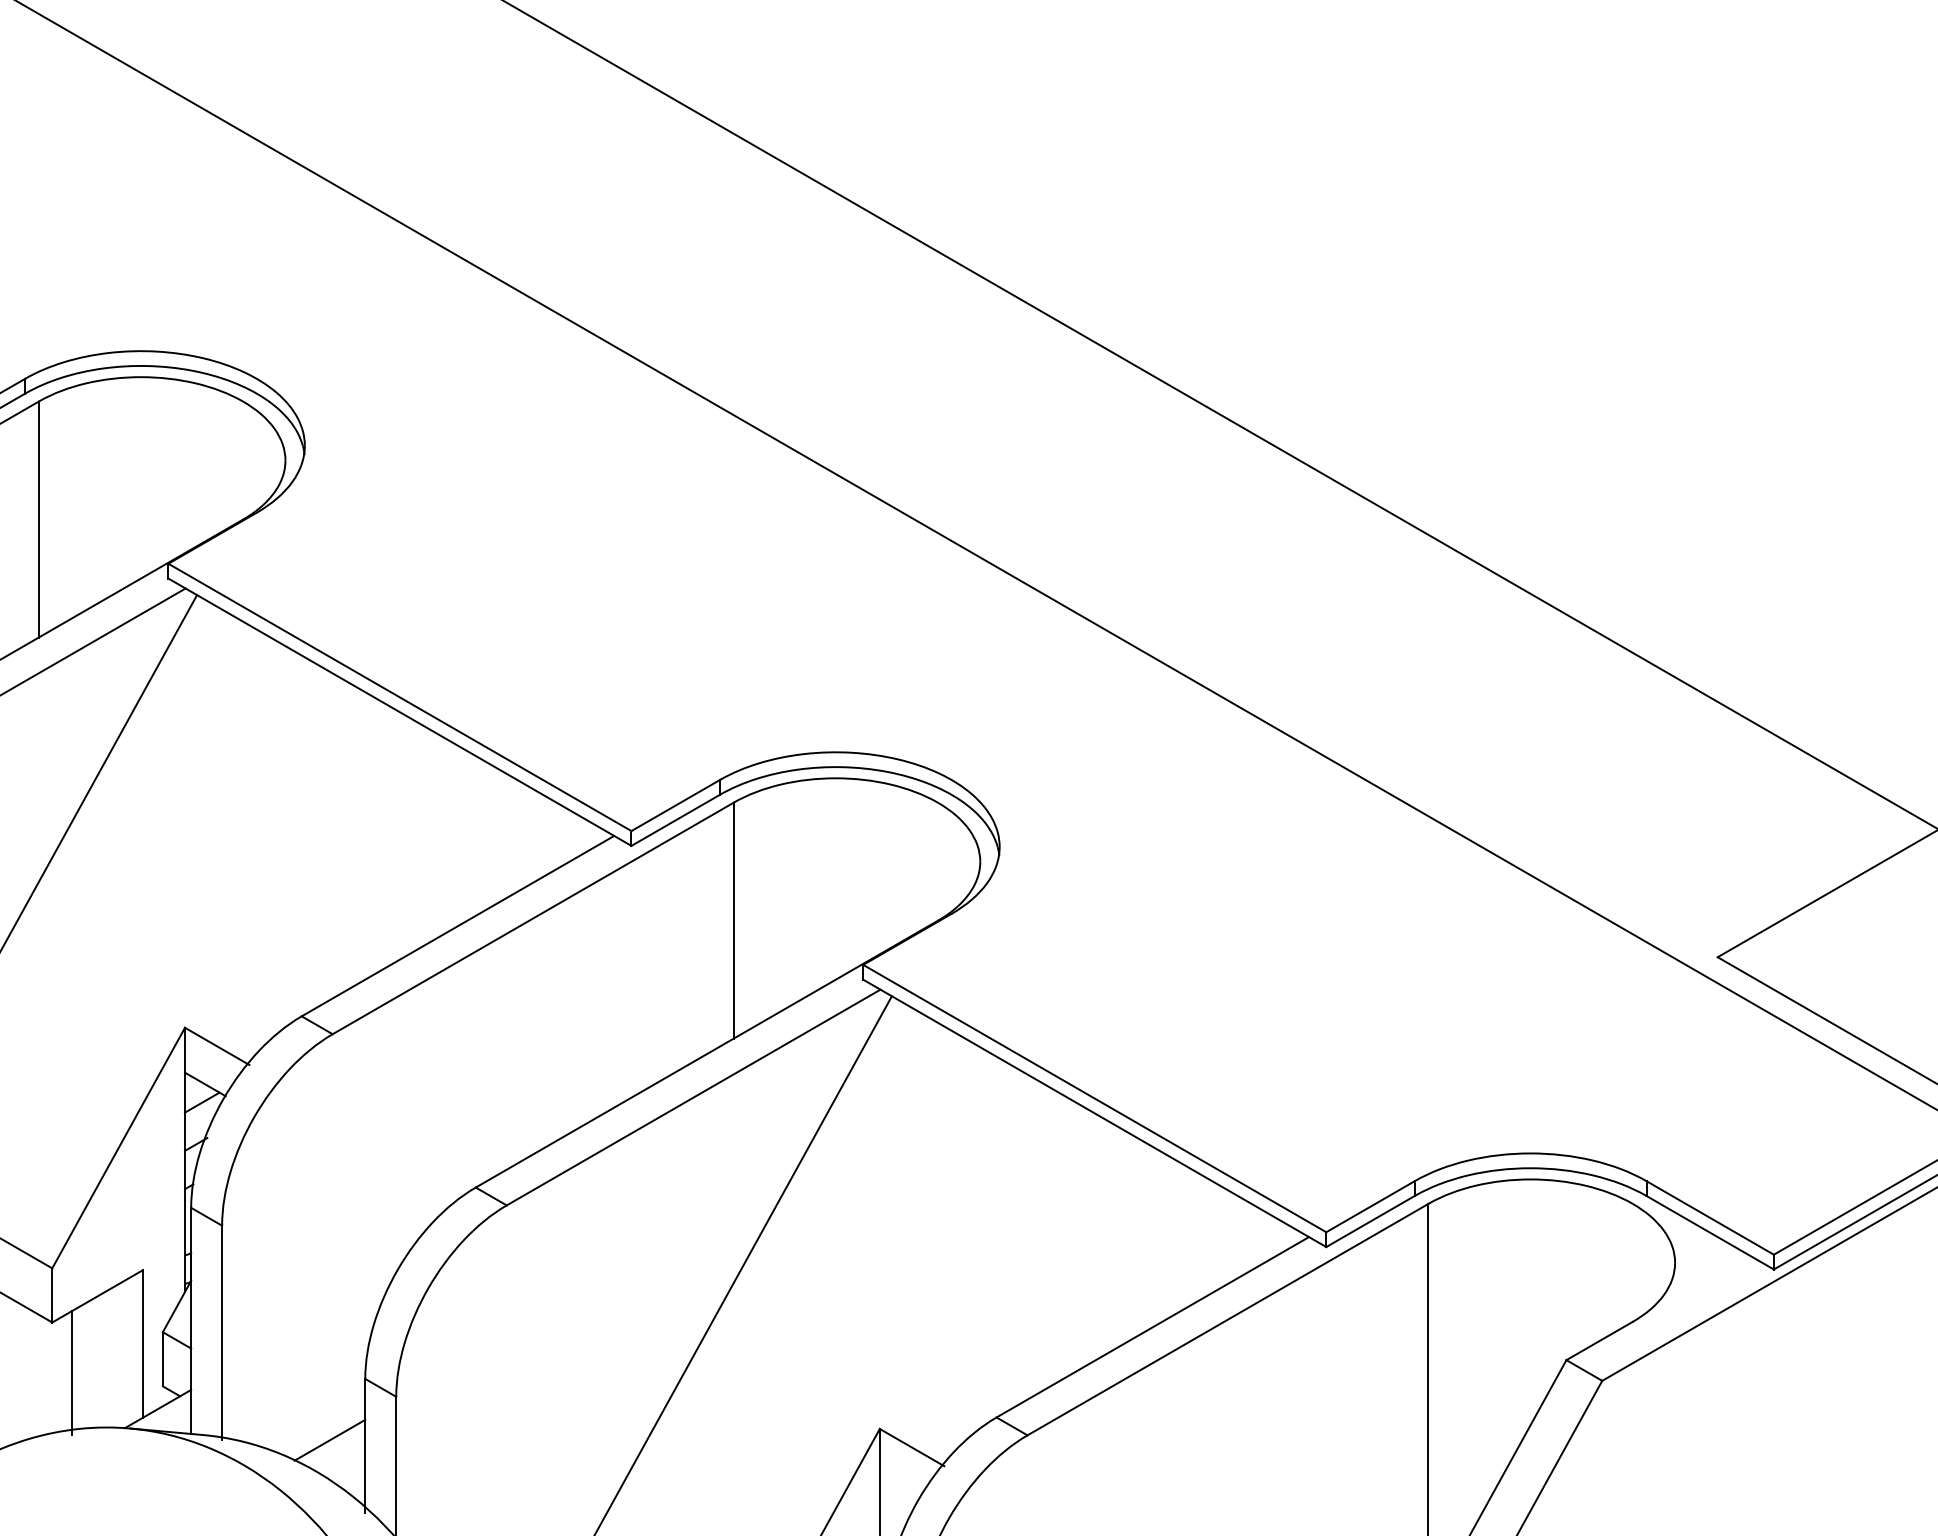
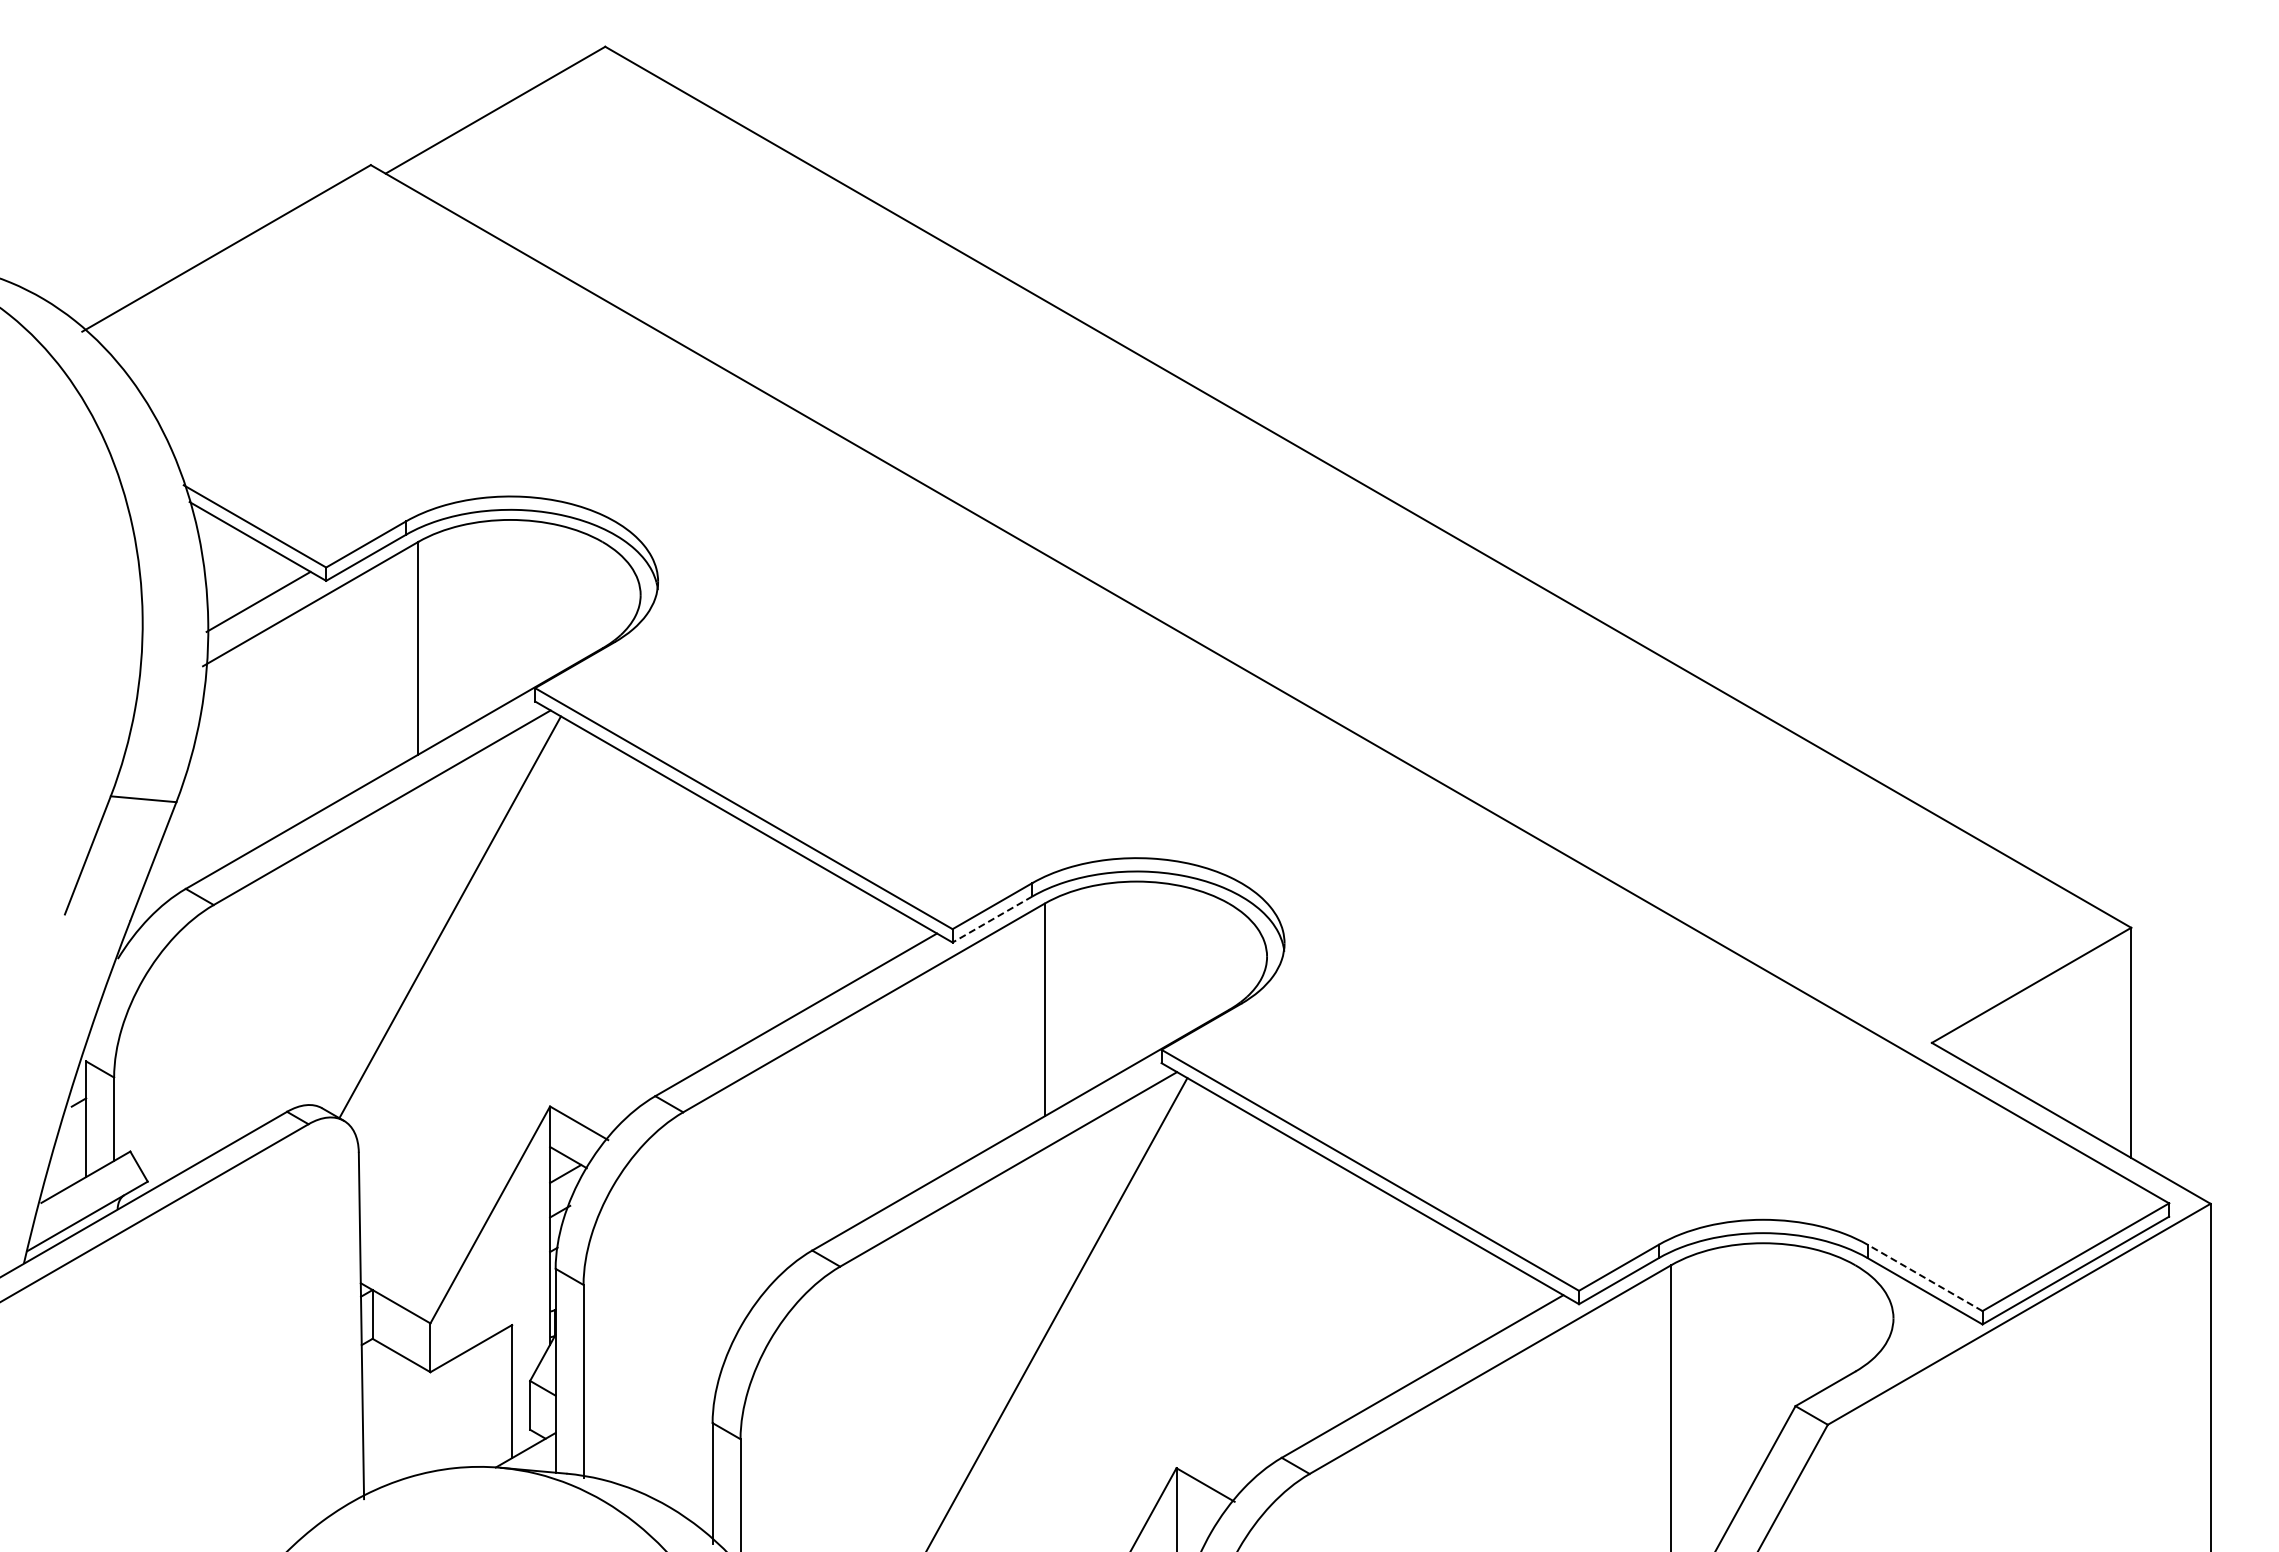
line: (675, 820) -> (992, 919), solid -> dashed
line: (1709, 1217) -> (1924, 1277), solid -> dashed
line: (72, 1372) -> (448, 1417), removed
line: (329, 1440) -> (680, 1478), removed

